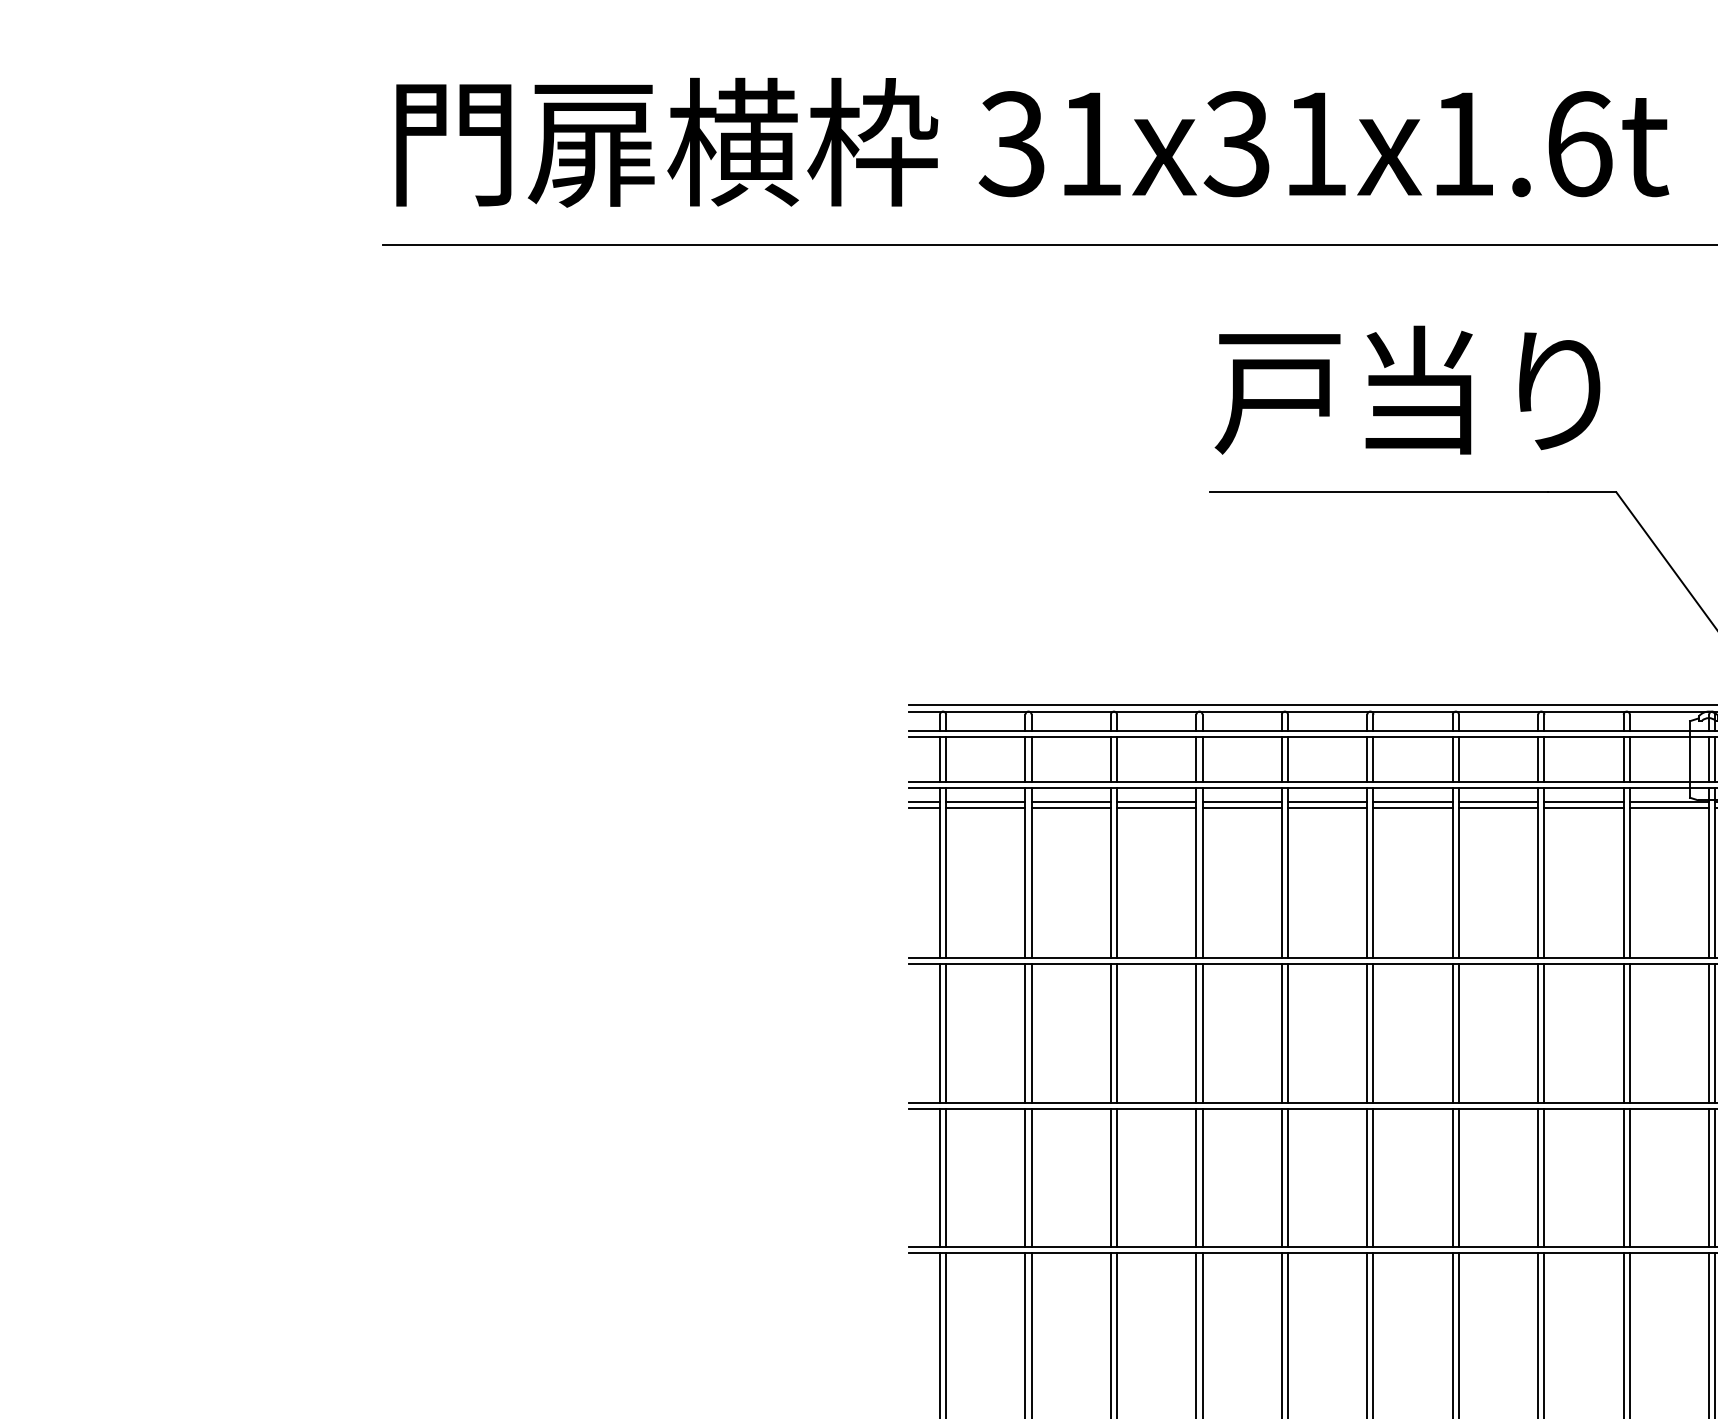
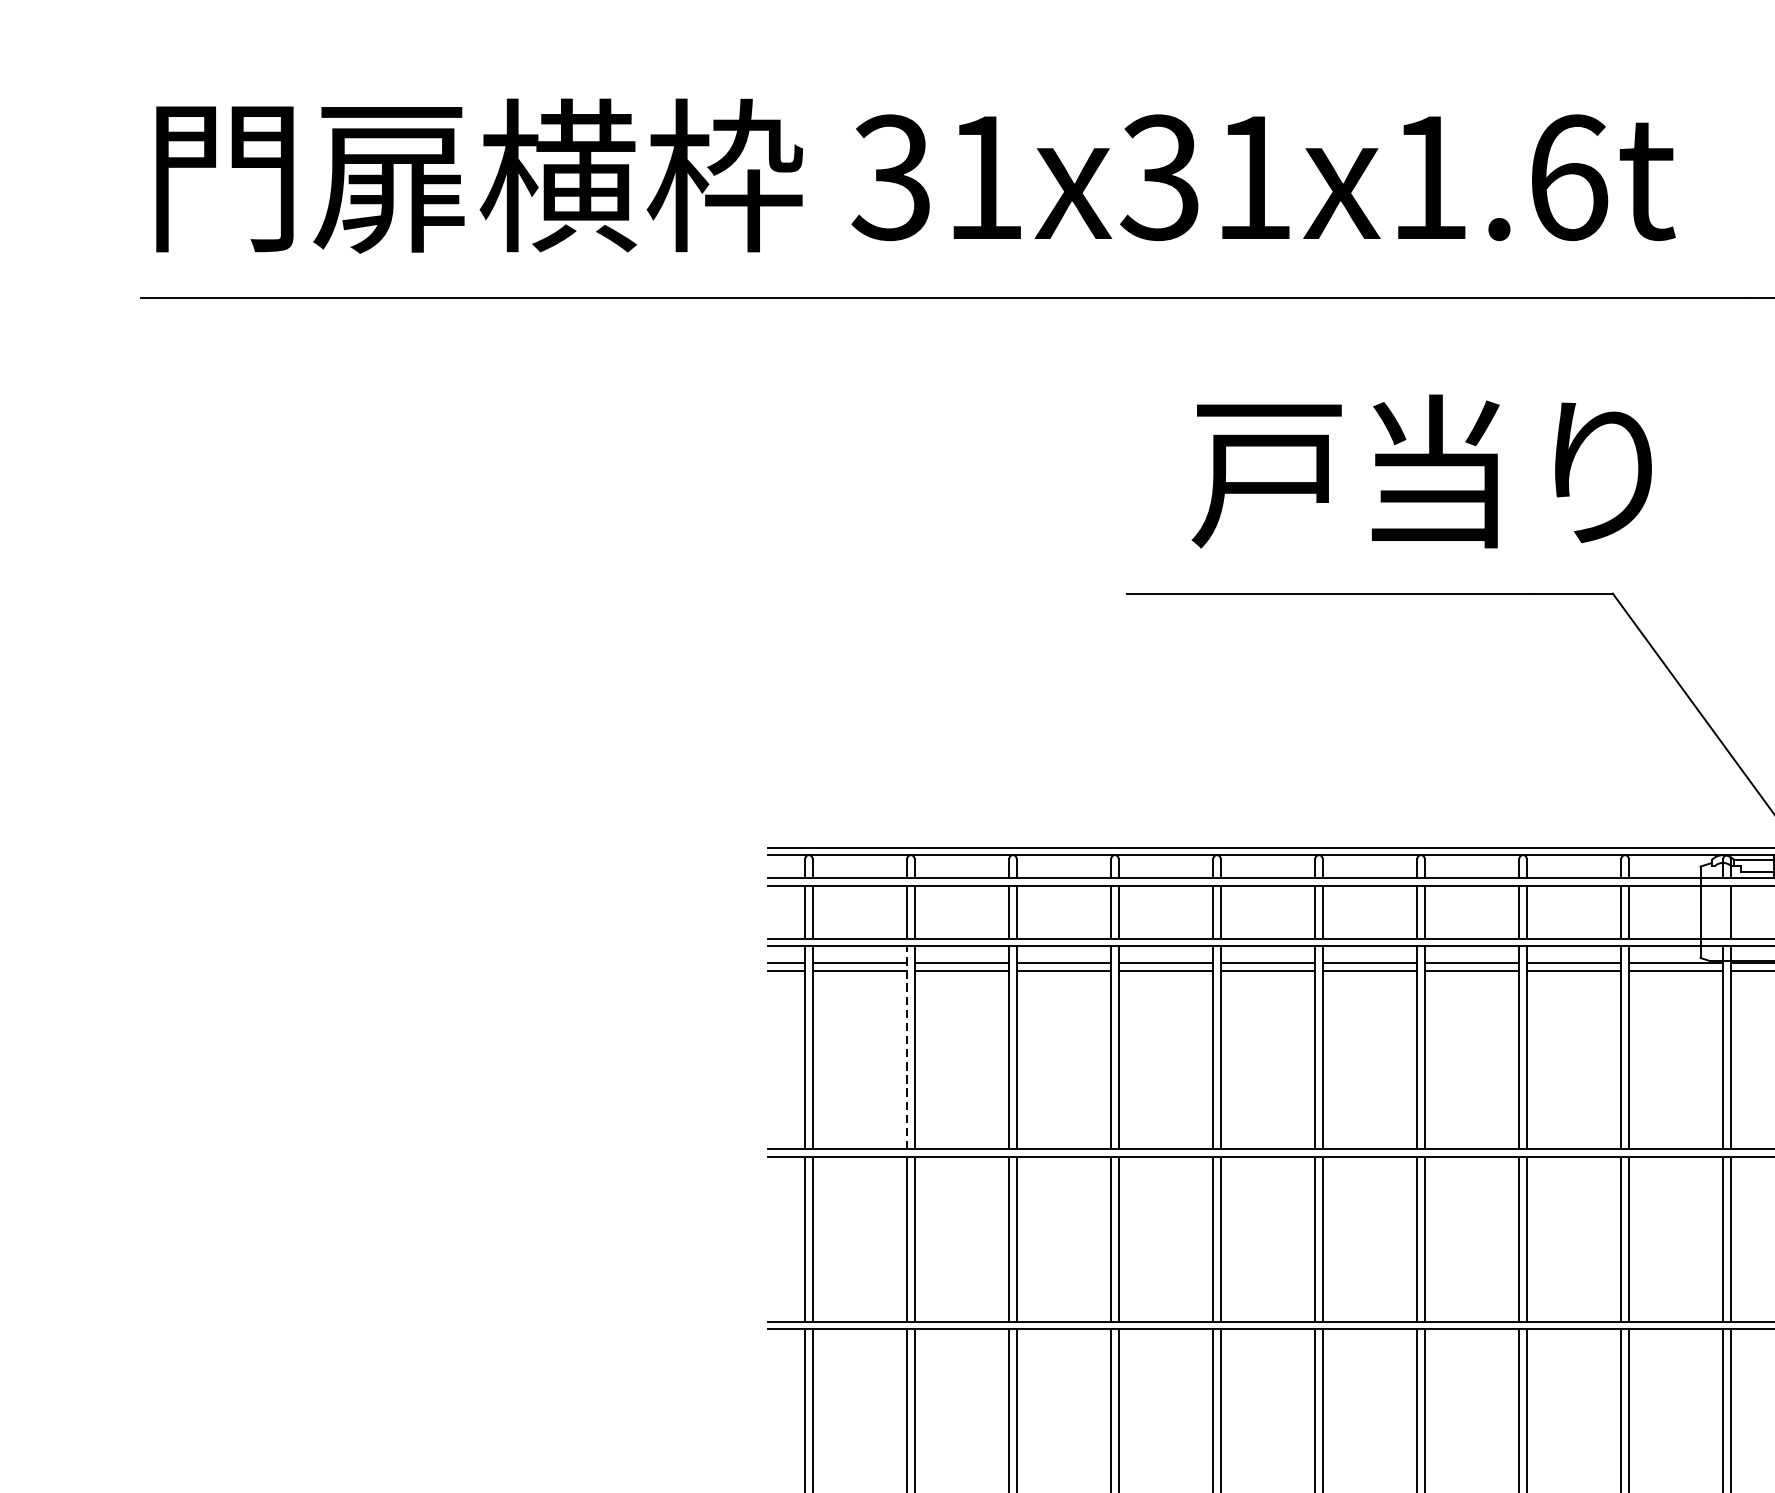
text: (1407, 389) -> (1421, 470), moved
line: (1709, 759) -> (1723, 912), removed
line: (1025, 872) -> (907, 1047), solid -> dashed

